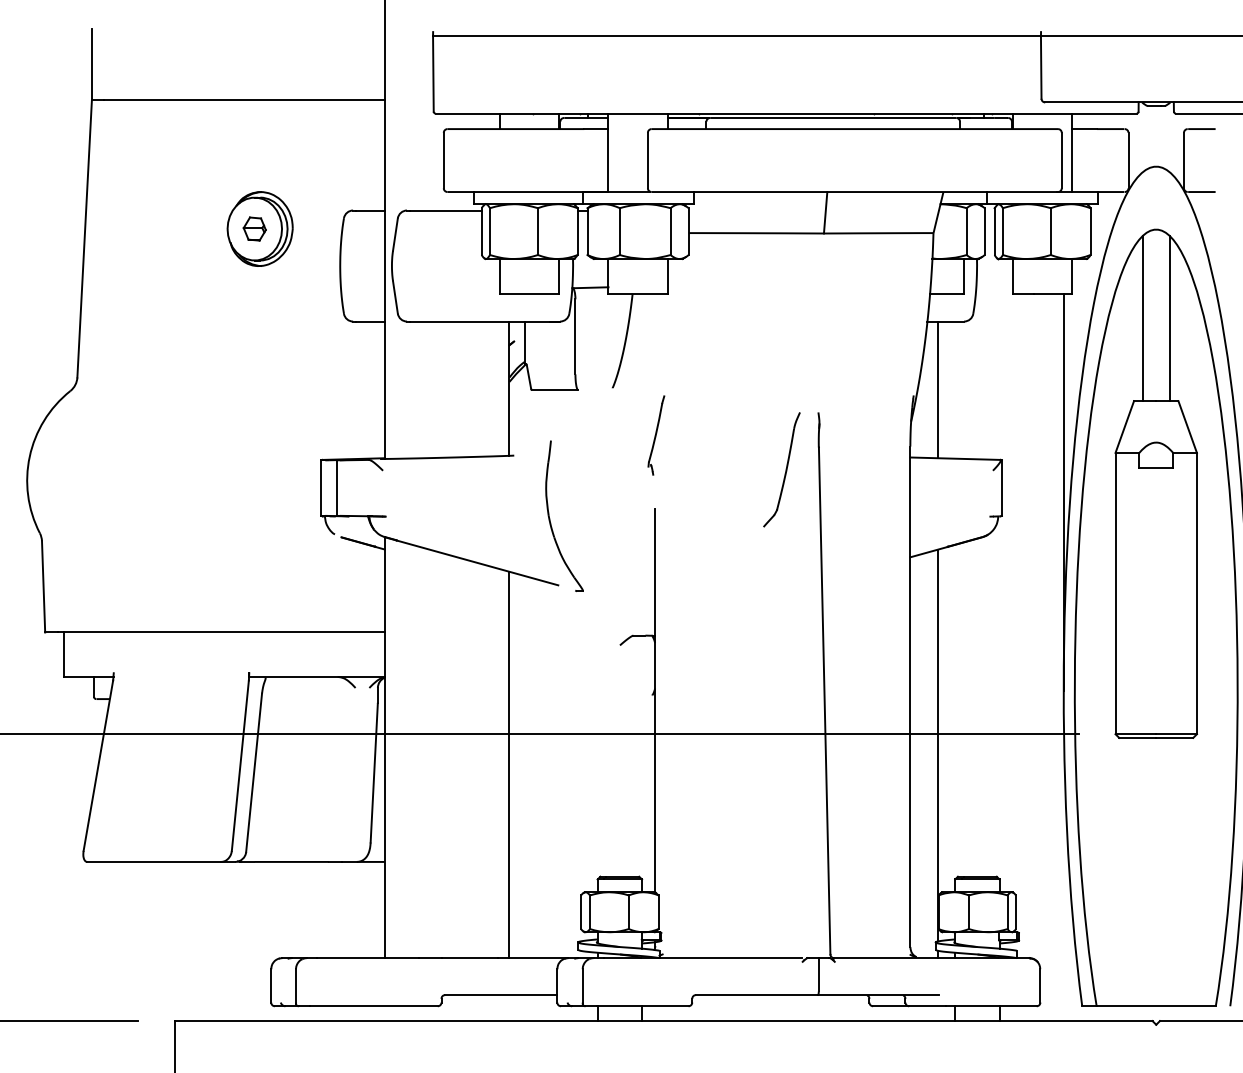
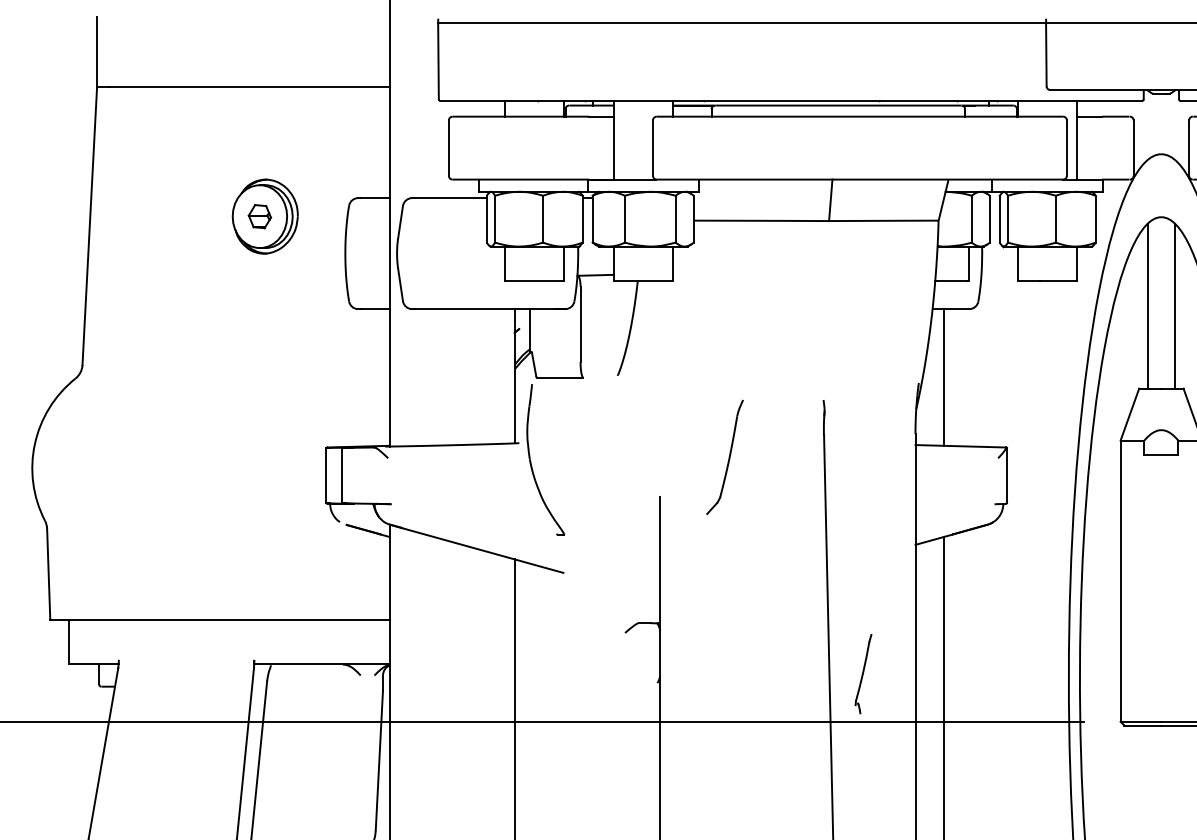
part: (656, 435) -> (863, 674), moved
part: (781, 469) -> (724, 457), moved
line: (1063, 492) -> (1068, 480), removed
part: (550, 518) -> (531, 462), moved

